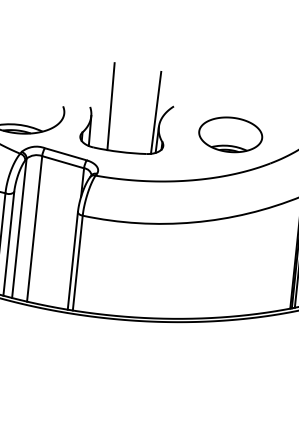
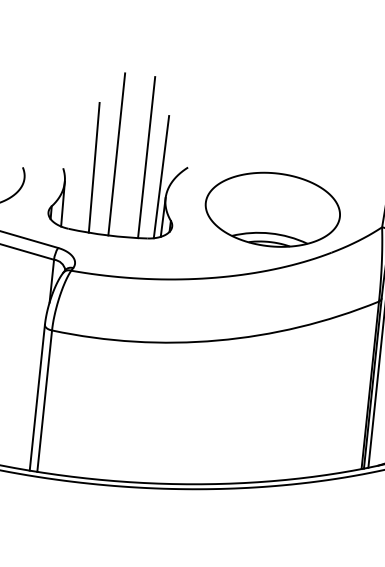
line: (125, 97) -> (115, 154), added
line: (145, 99) -> (145, 157), added
part: (230, 134) -> (272, 209), size x1.43

